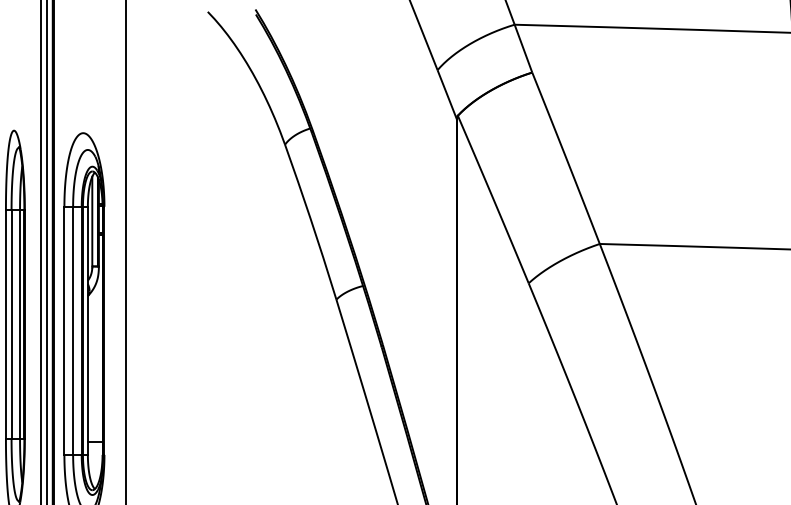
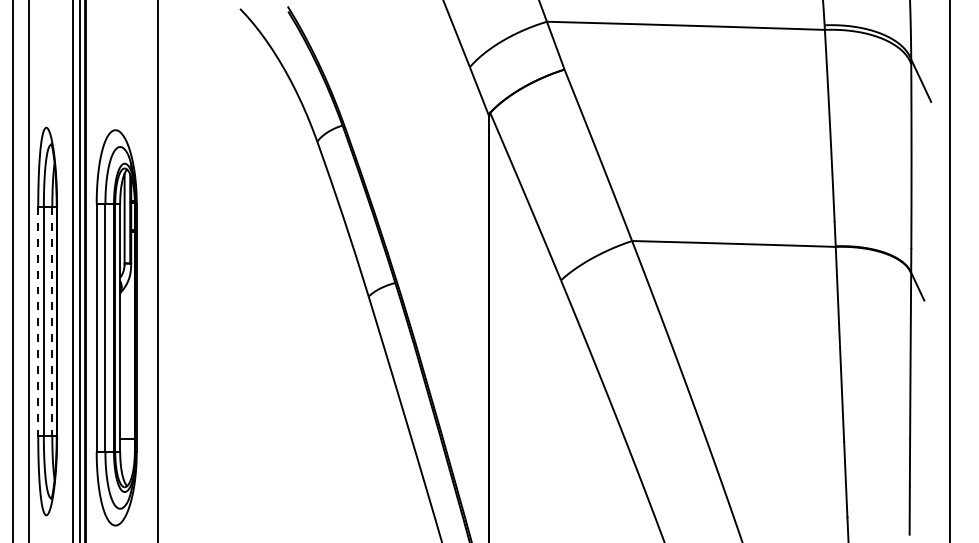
line: (6, 324) -> (38, 321), solid -> dashed
line: (20, 324) -> (52, 321), solid -> dashed

